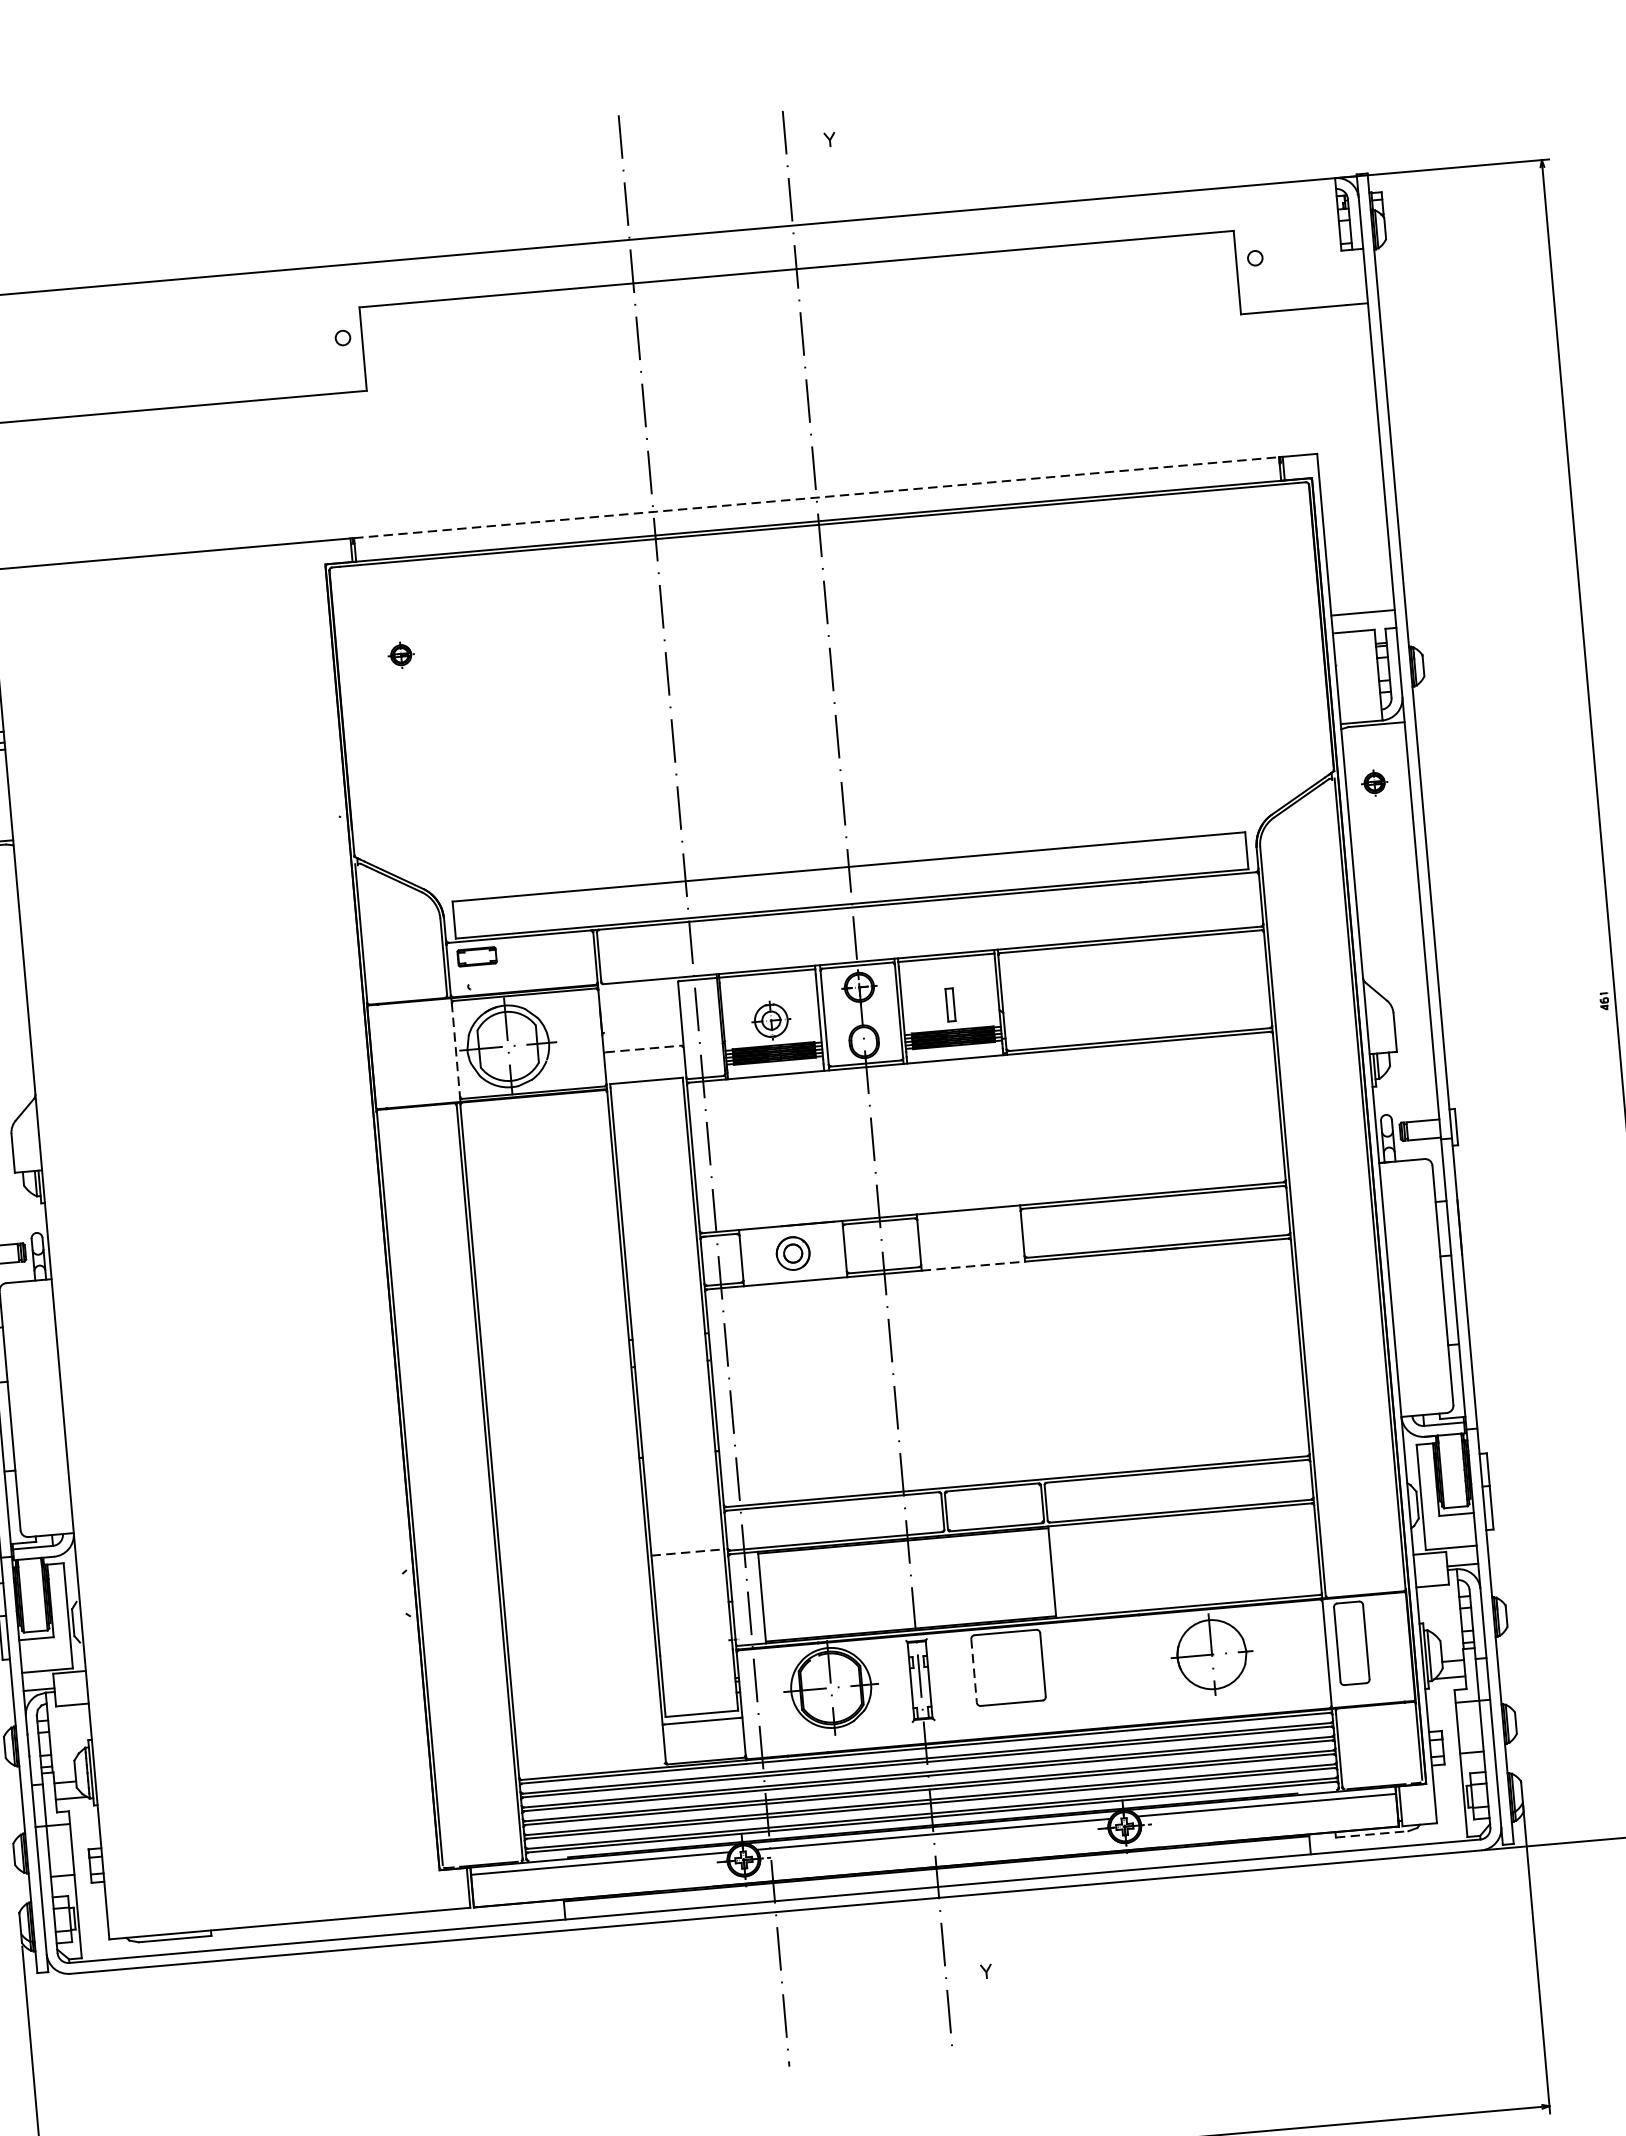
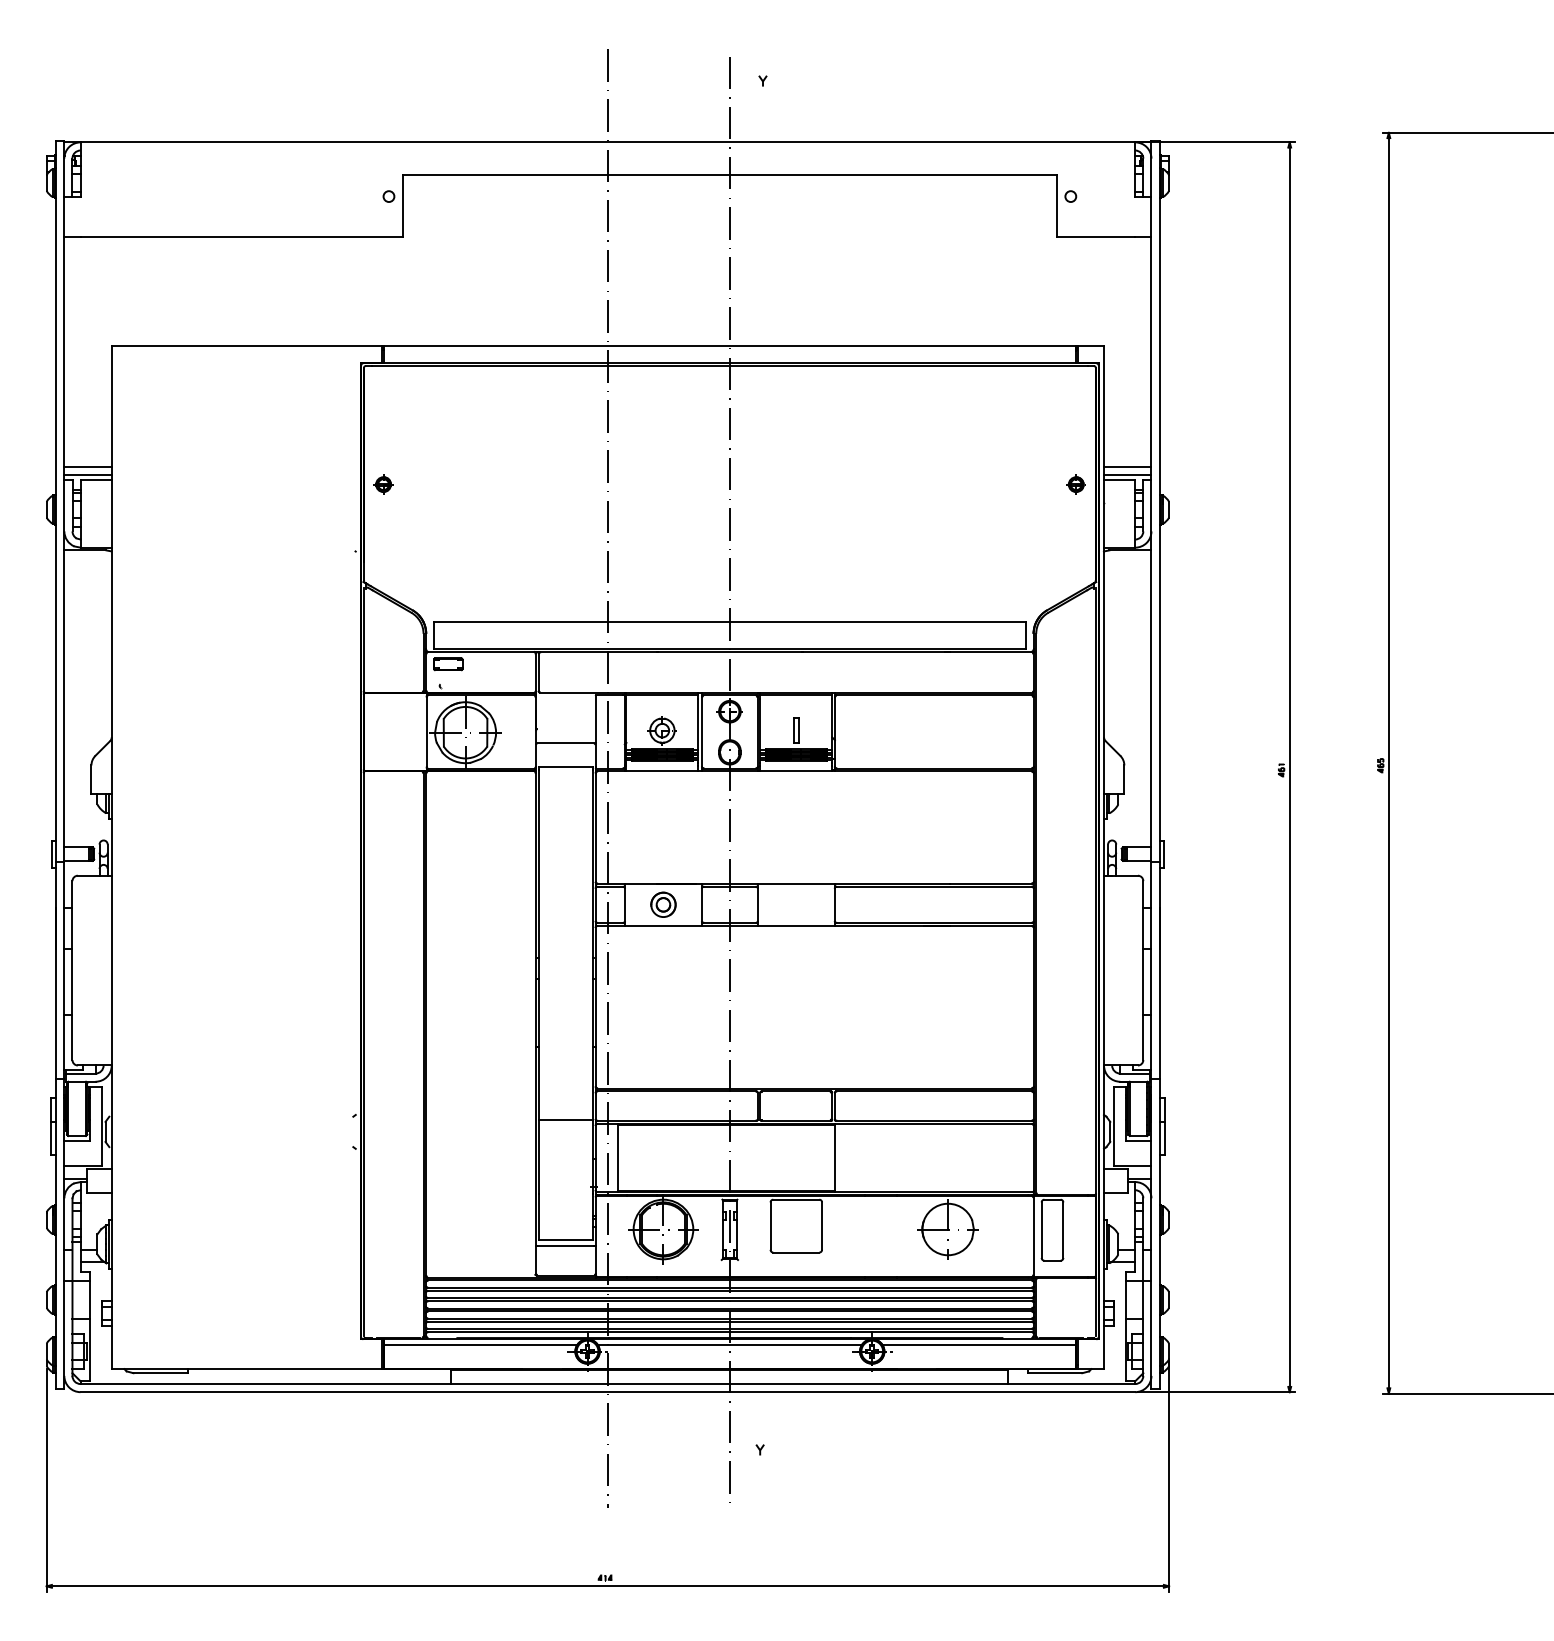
line: (816, 497) -> (729, 345), dashed -> solid
line: (1363, 623) -> (1127, 474), added
part: (401, 655) -> (383, 484), moved
part: (1373, 783) -> (1075, 484), moved
line: (645, 1048) -> (567, 743), dashed -> solid
line: (455, 1050) -> (426, 732), dashed -> solid
line: (973, 1265) -> (796, 925), dashed -> solid
line: (688, 1552) -> (566, 1119), dashed -> solid
line: (974, 1671) -> (770, 1226), dashed -> solid
line: (1372, 1834) -> (1055, 1373), dashed -> solid

